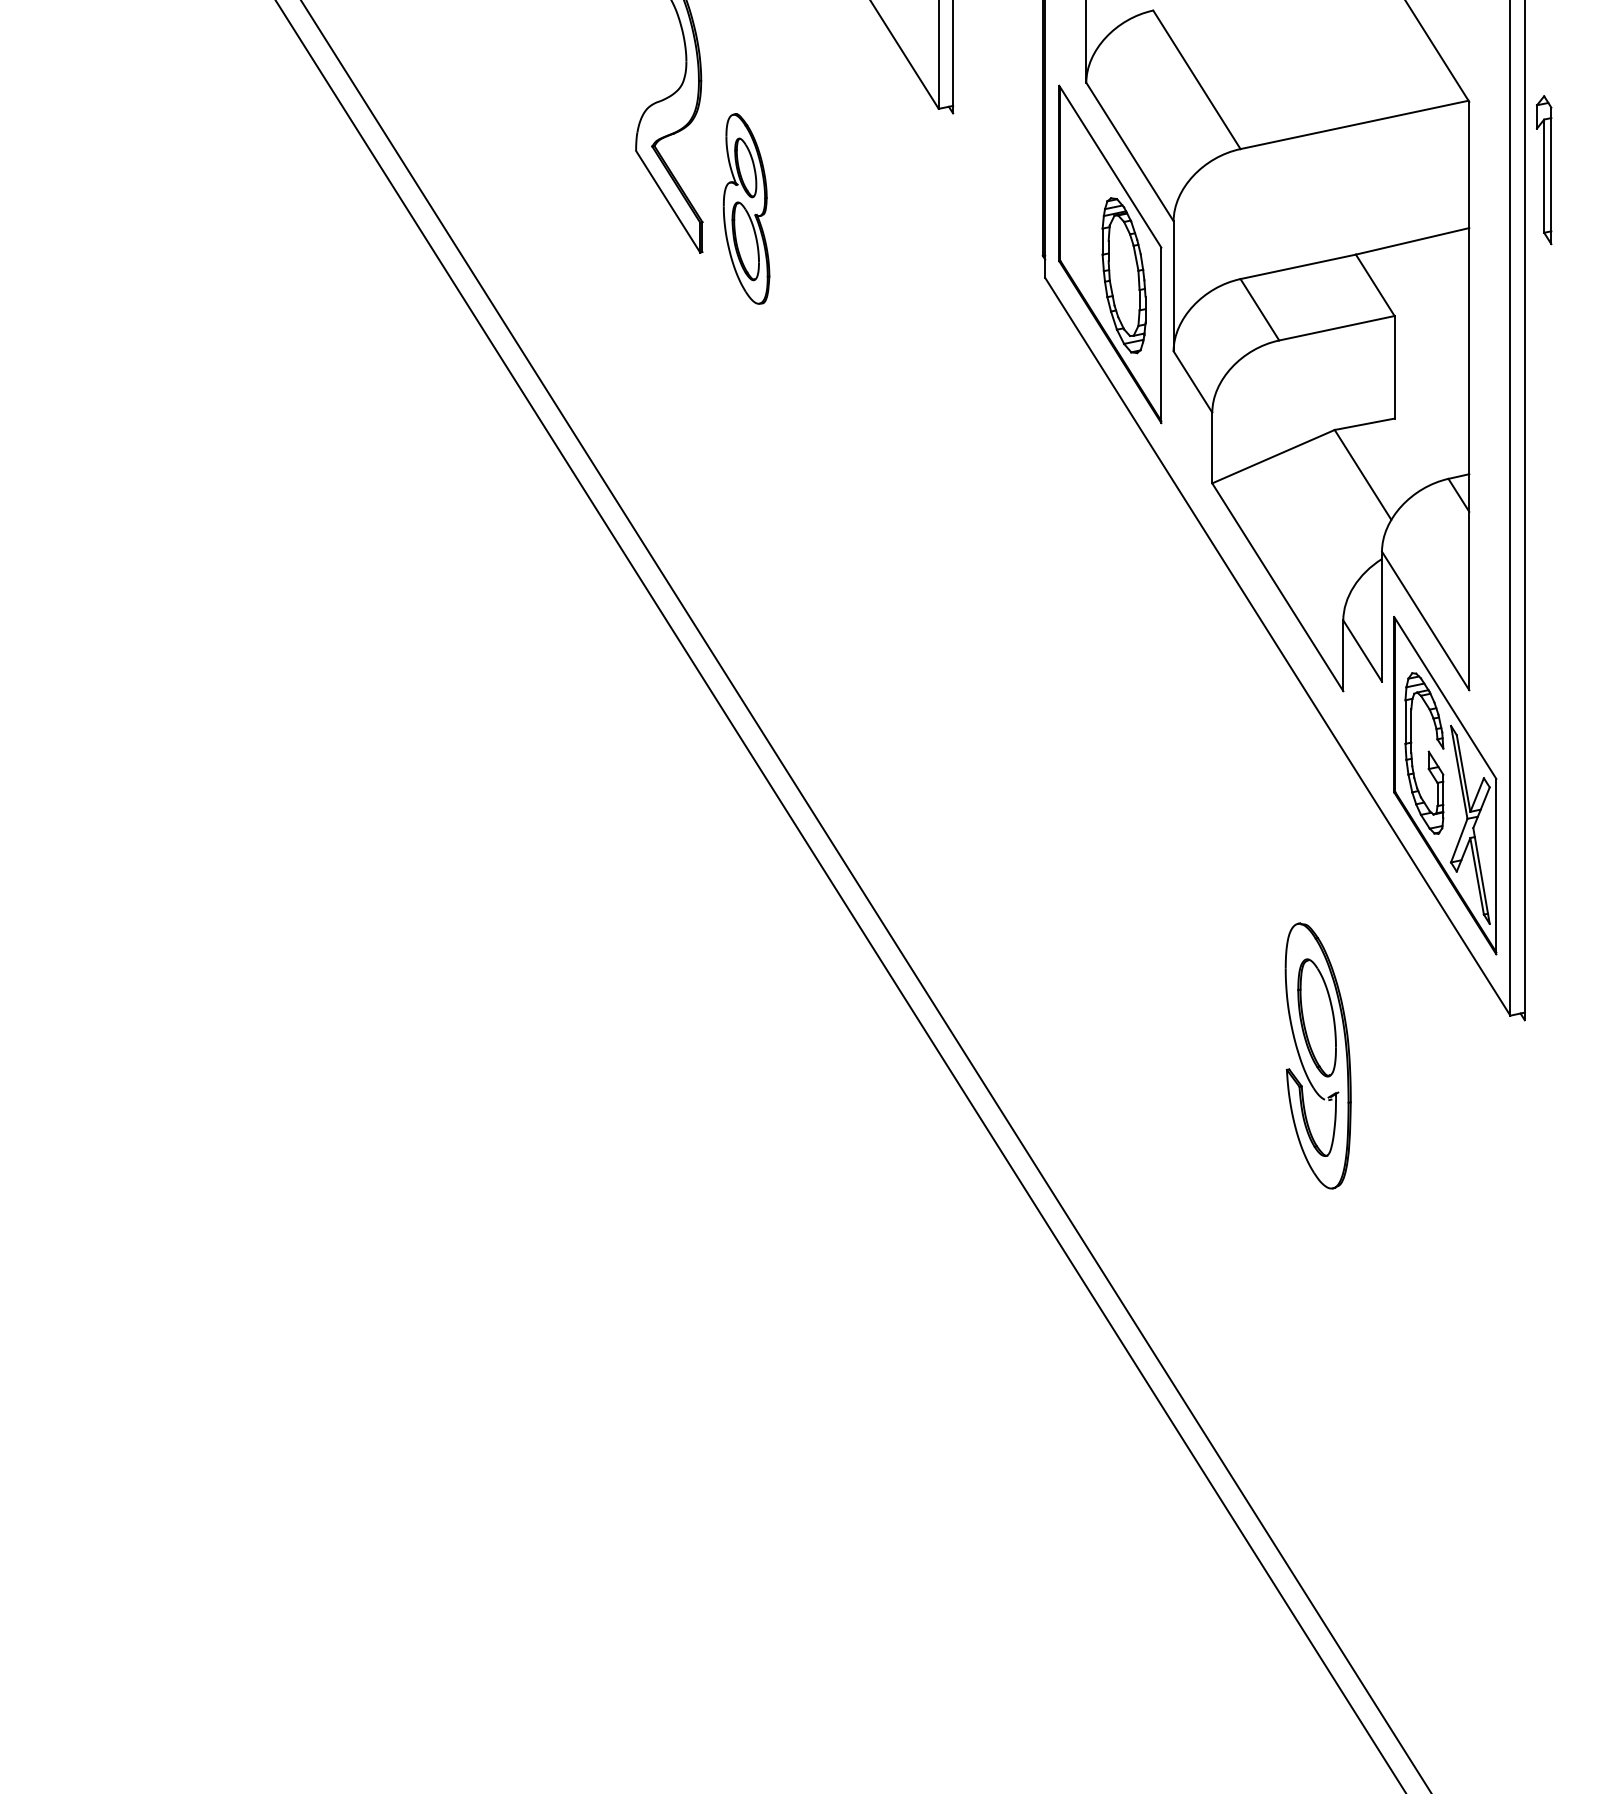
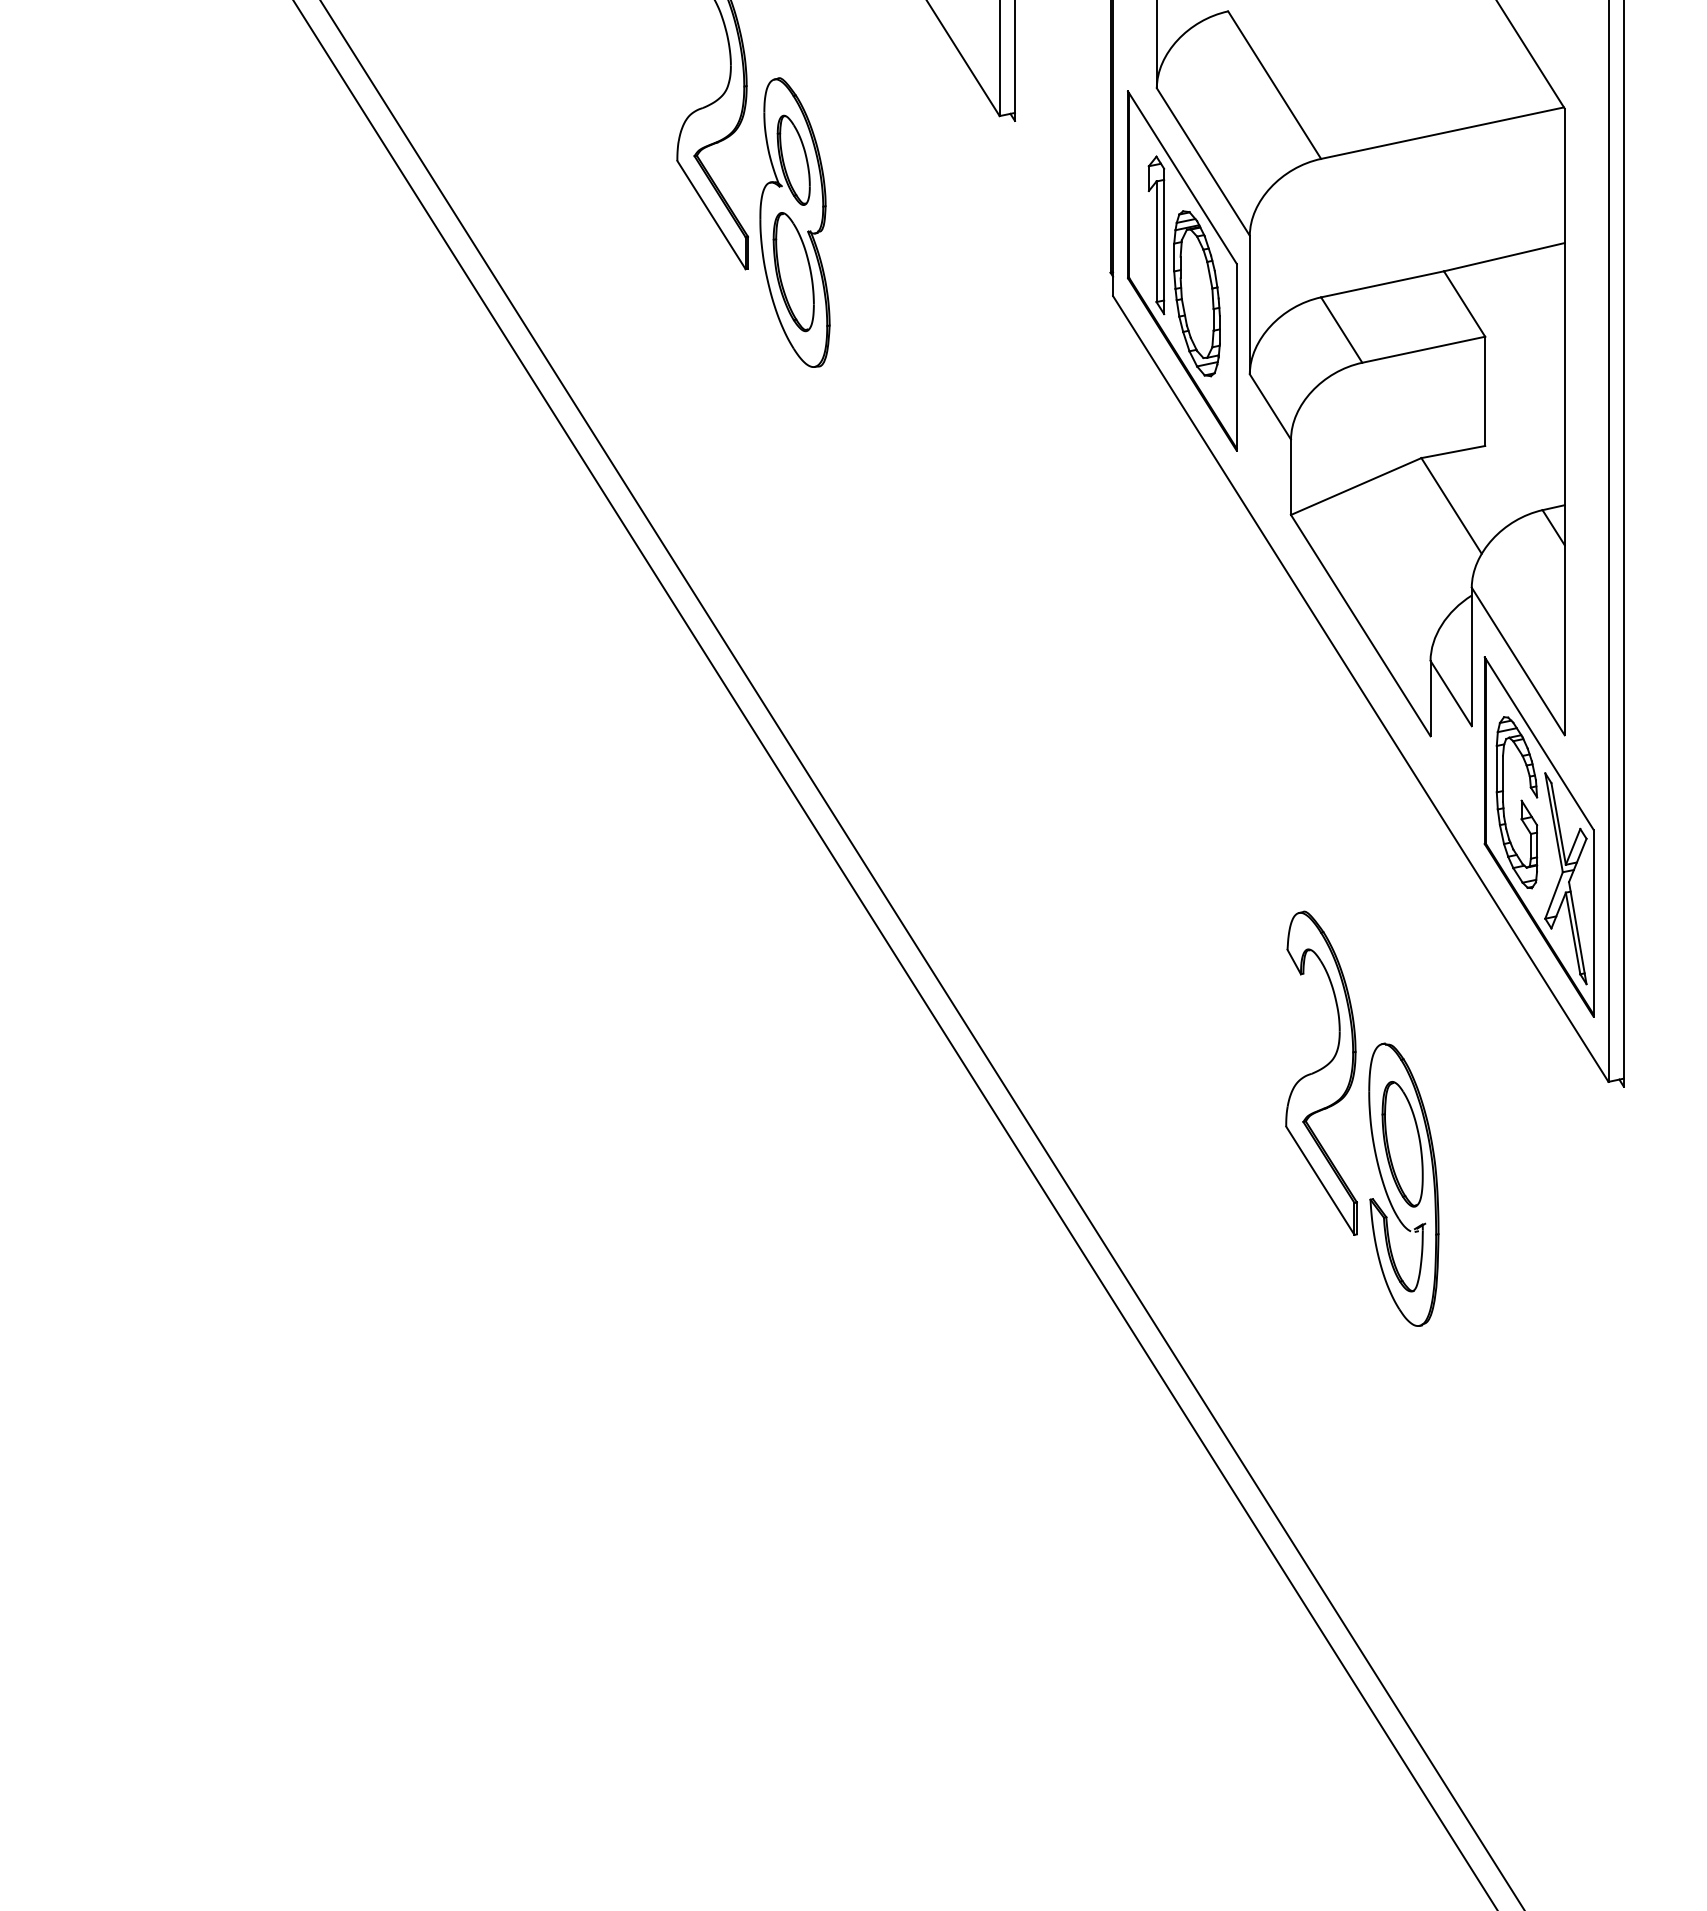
part: (1544, 170) -> (1156, 235), moved
part: (746, 208) -> (794, 222), size x1.43
part: (1240, 1006) -> (1321, 1072), added
part: (1317, 1055) -> (1403, 1184), moved

